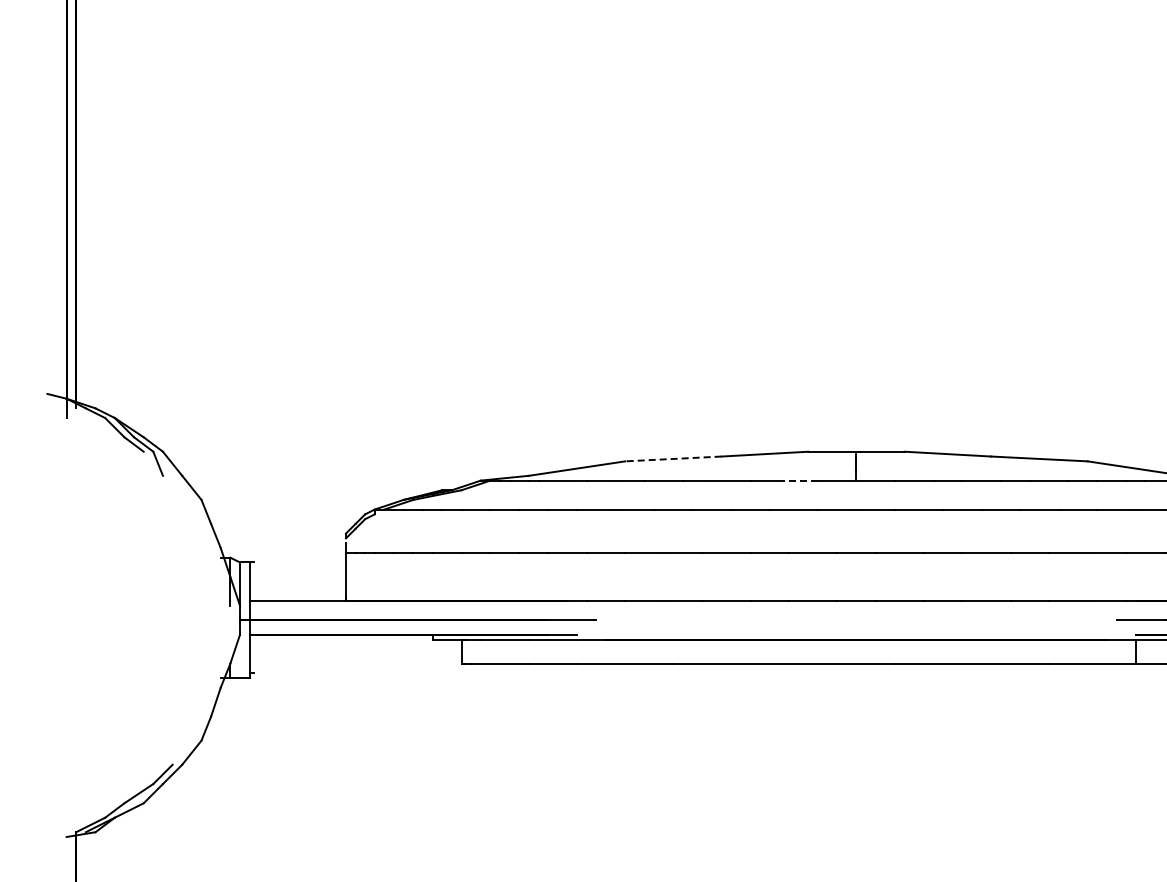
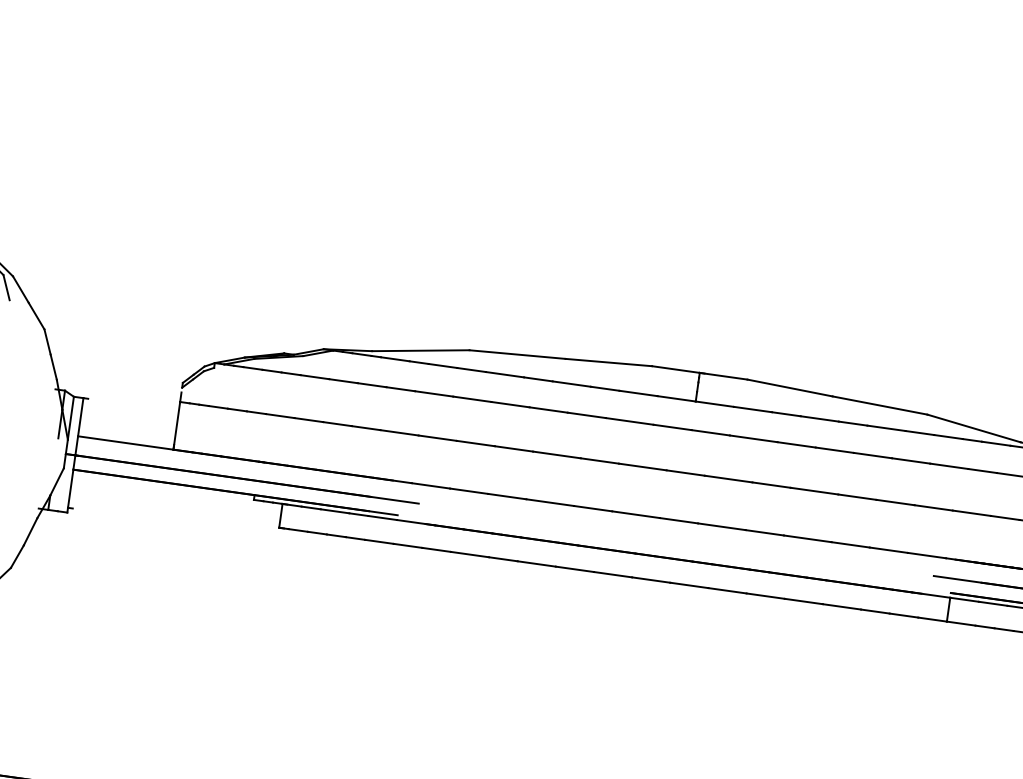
line: (672, 458) -> (516, 354), dashed -> solid
line: (798, 480) -> (638, 393), dashed -> solid

